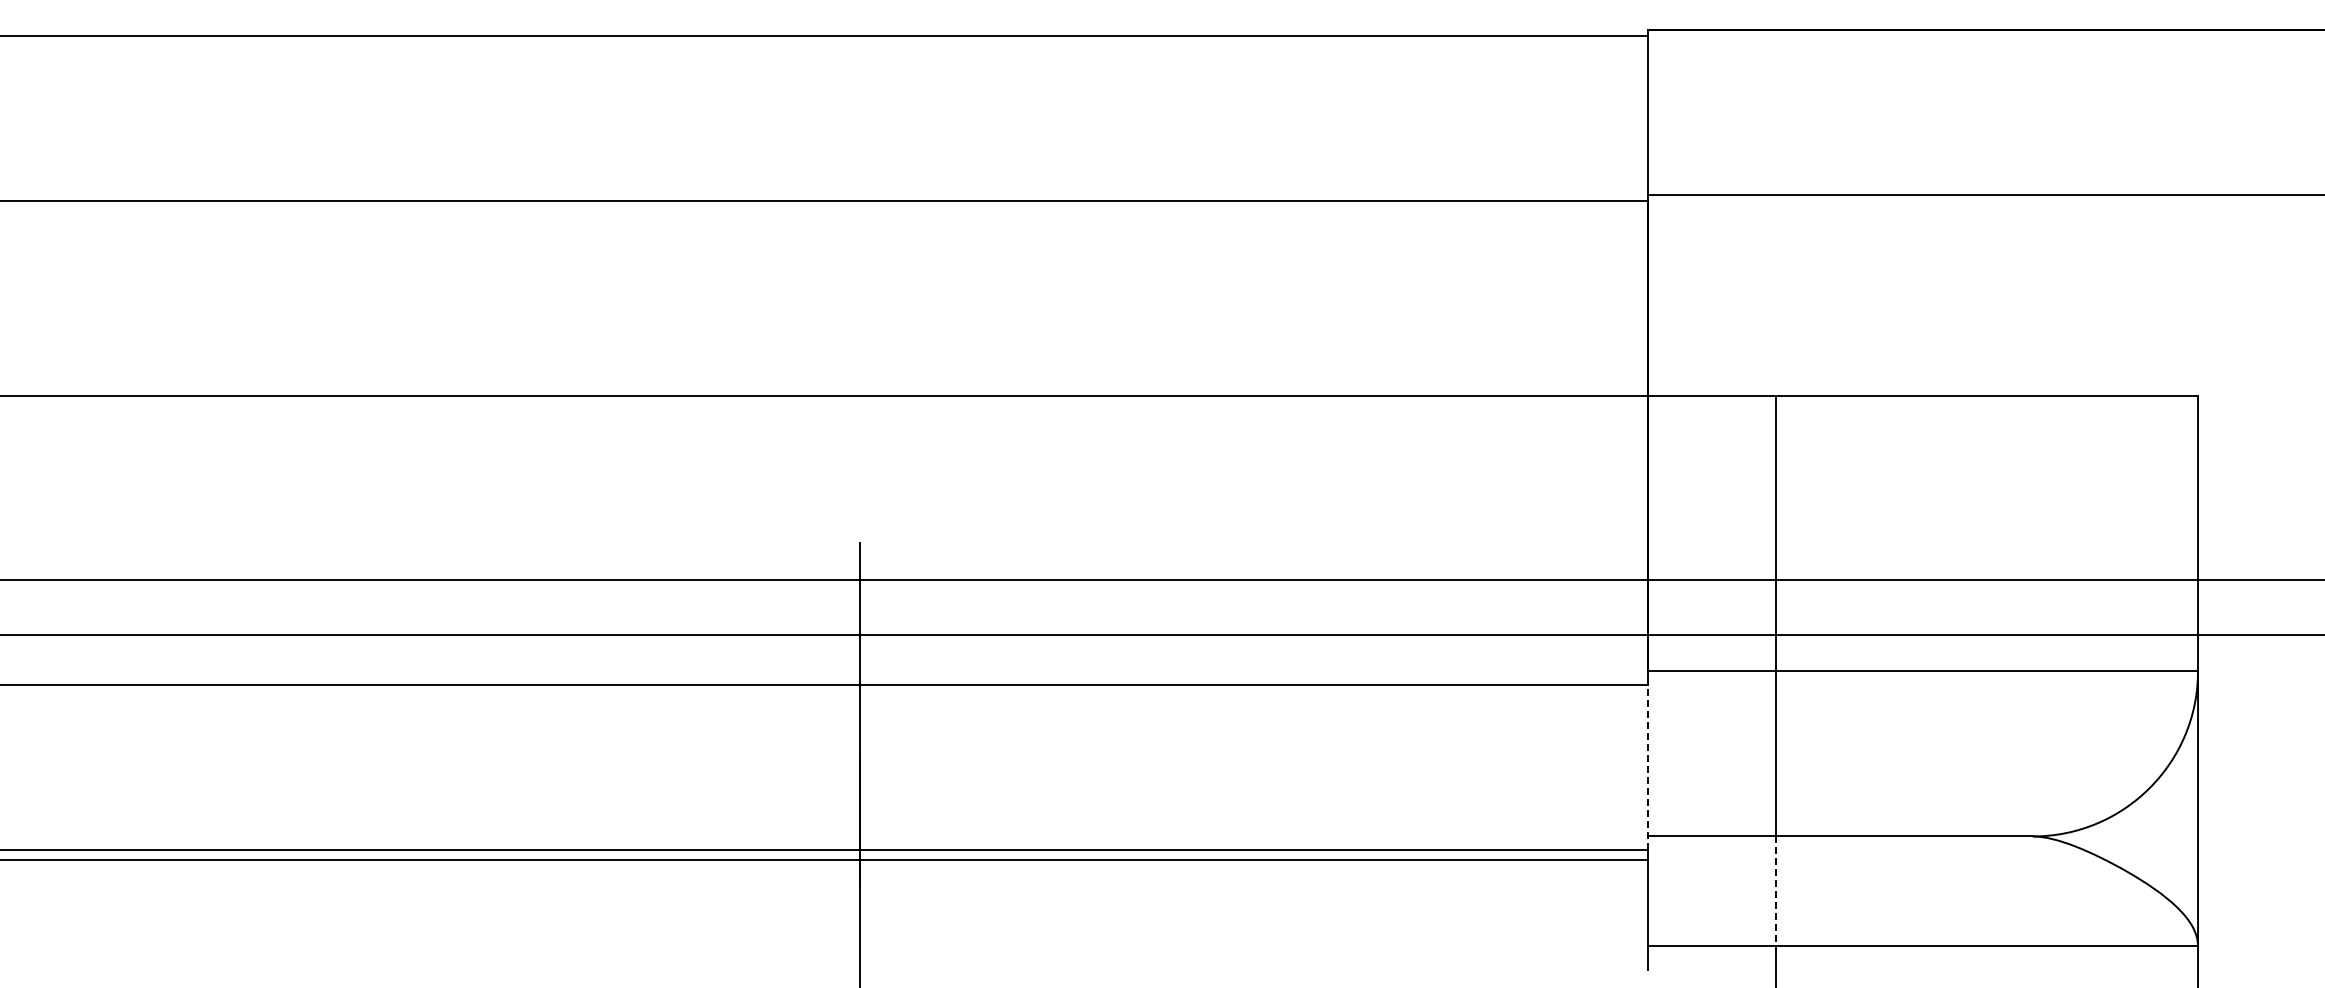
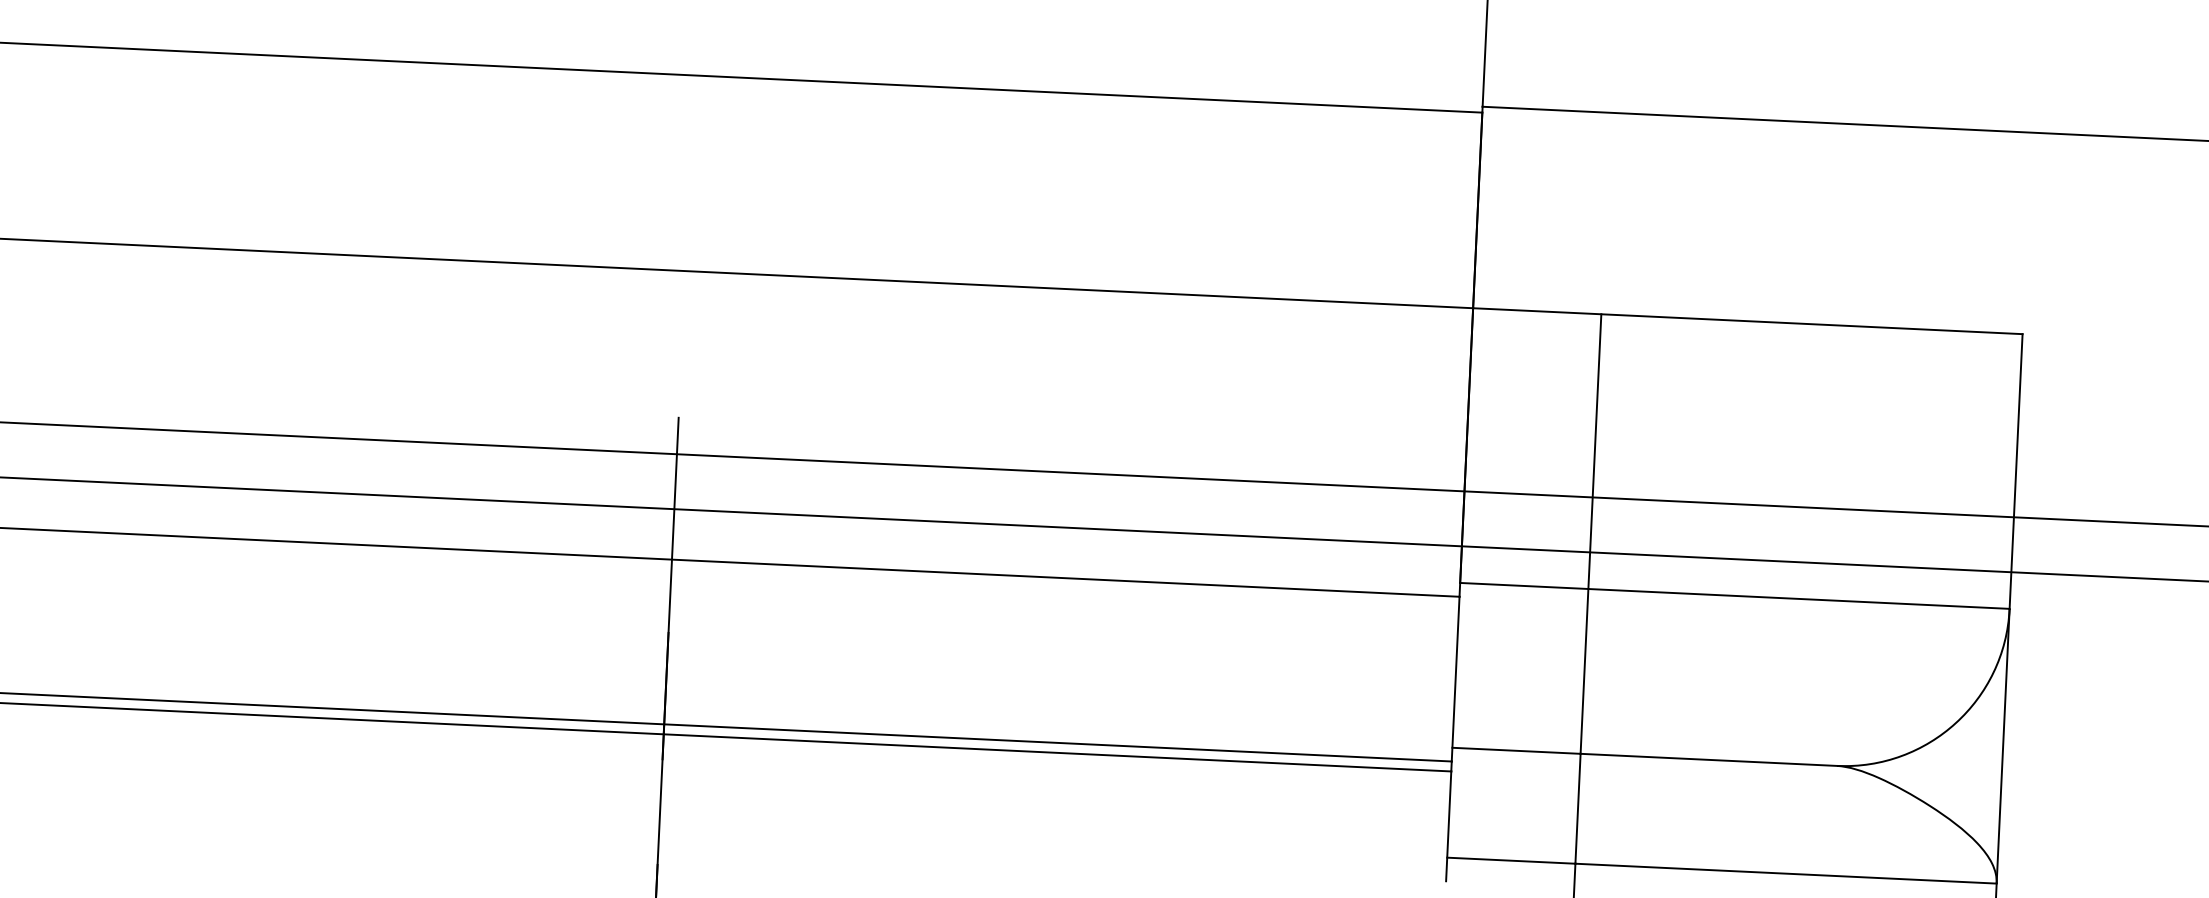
line: (1647, 767) -> (1455, 678), dashed -> solid
line: (1776, 891) -> (1578, 808), dashed -> solid

